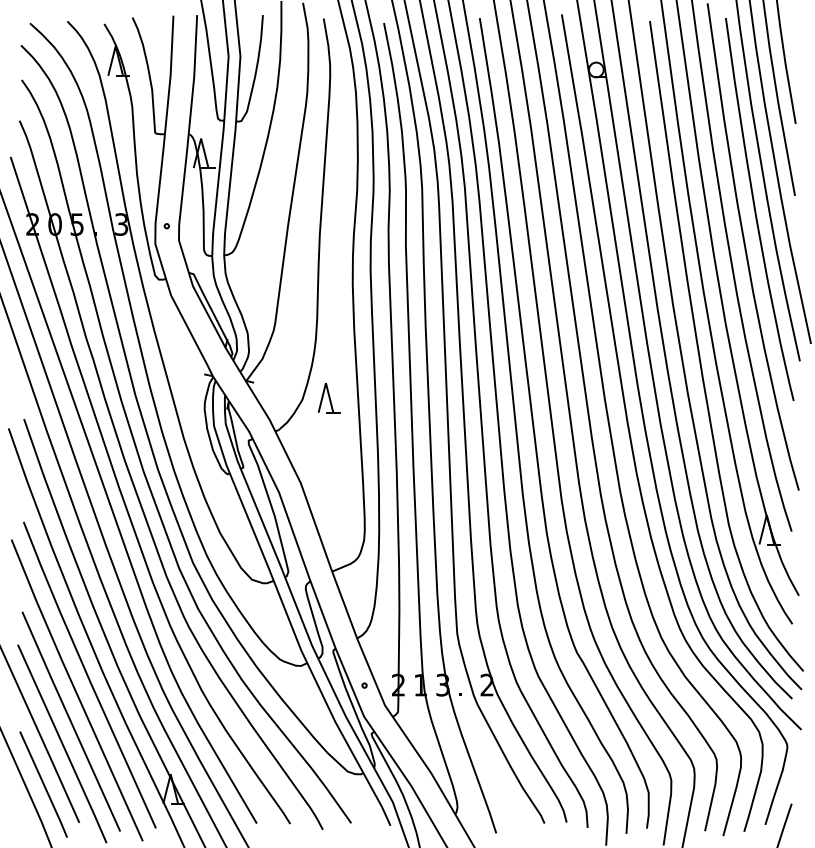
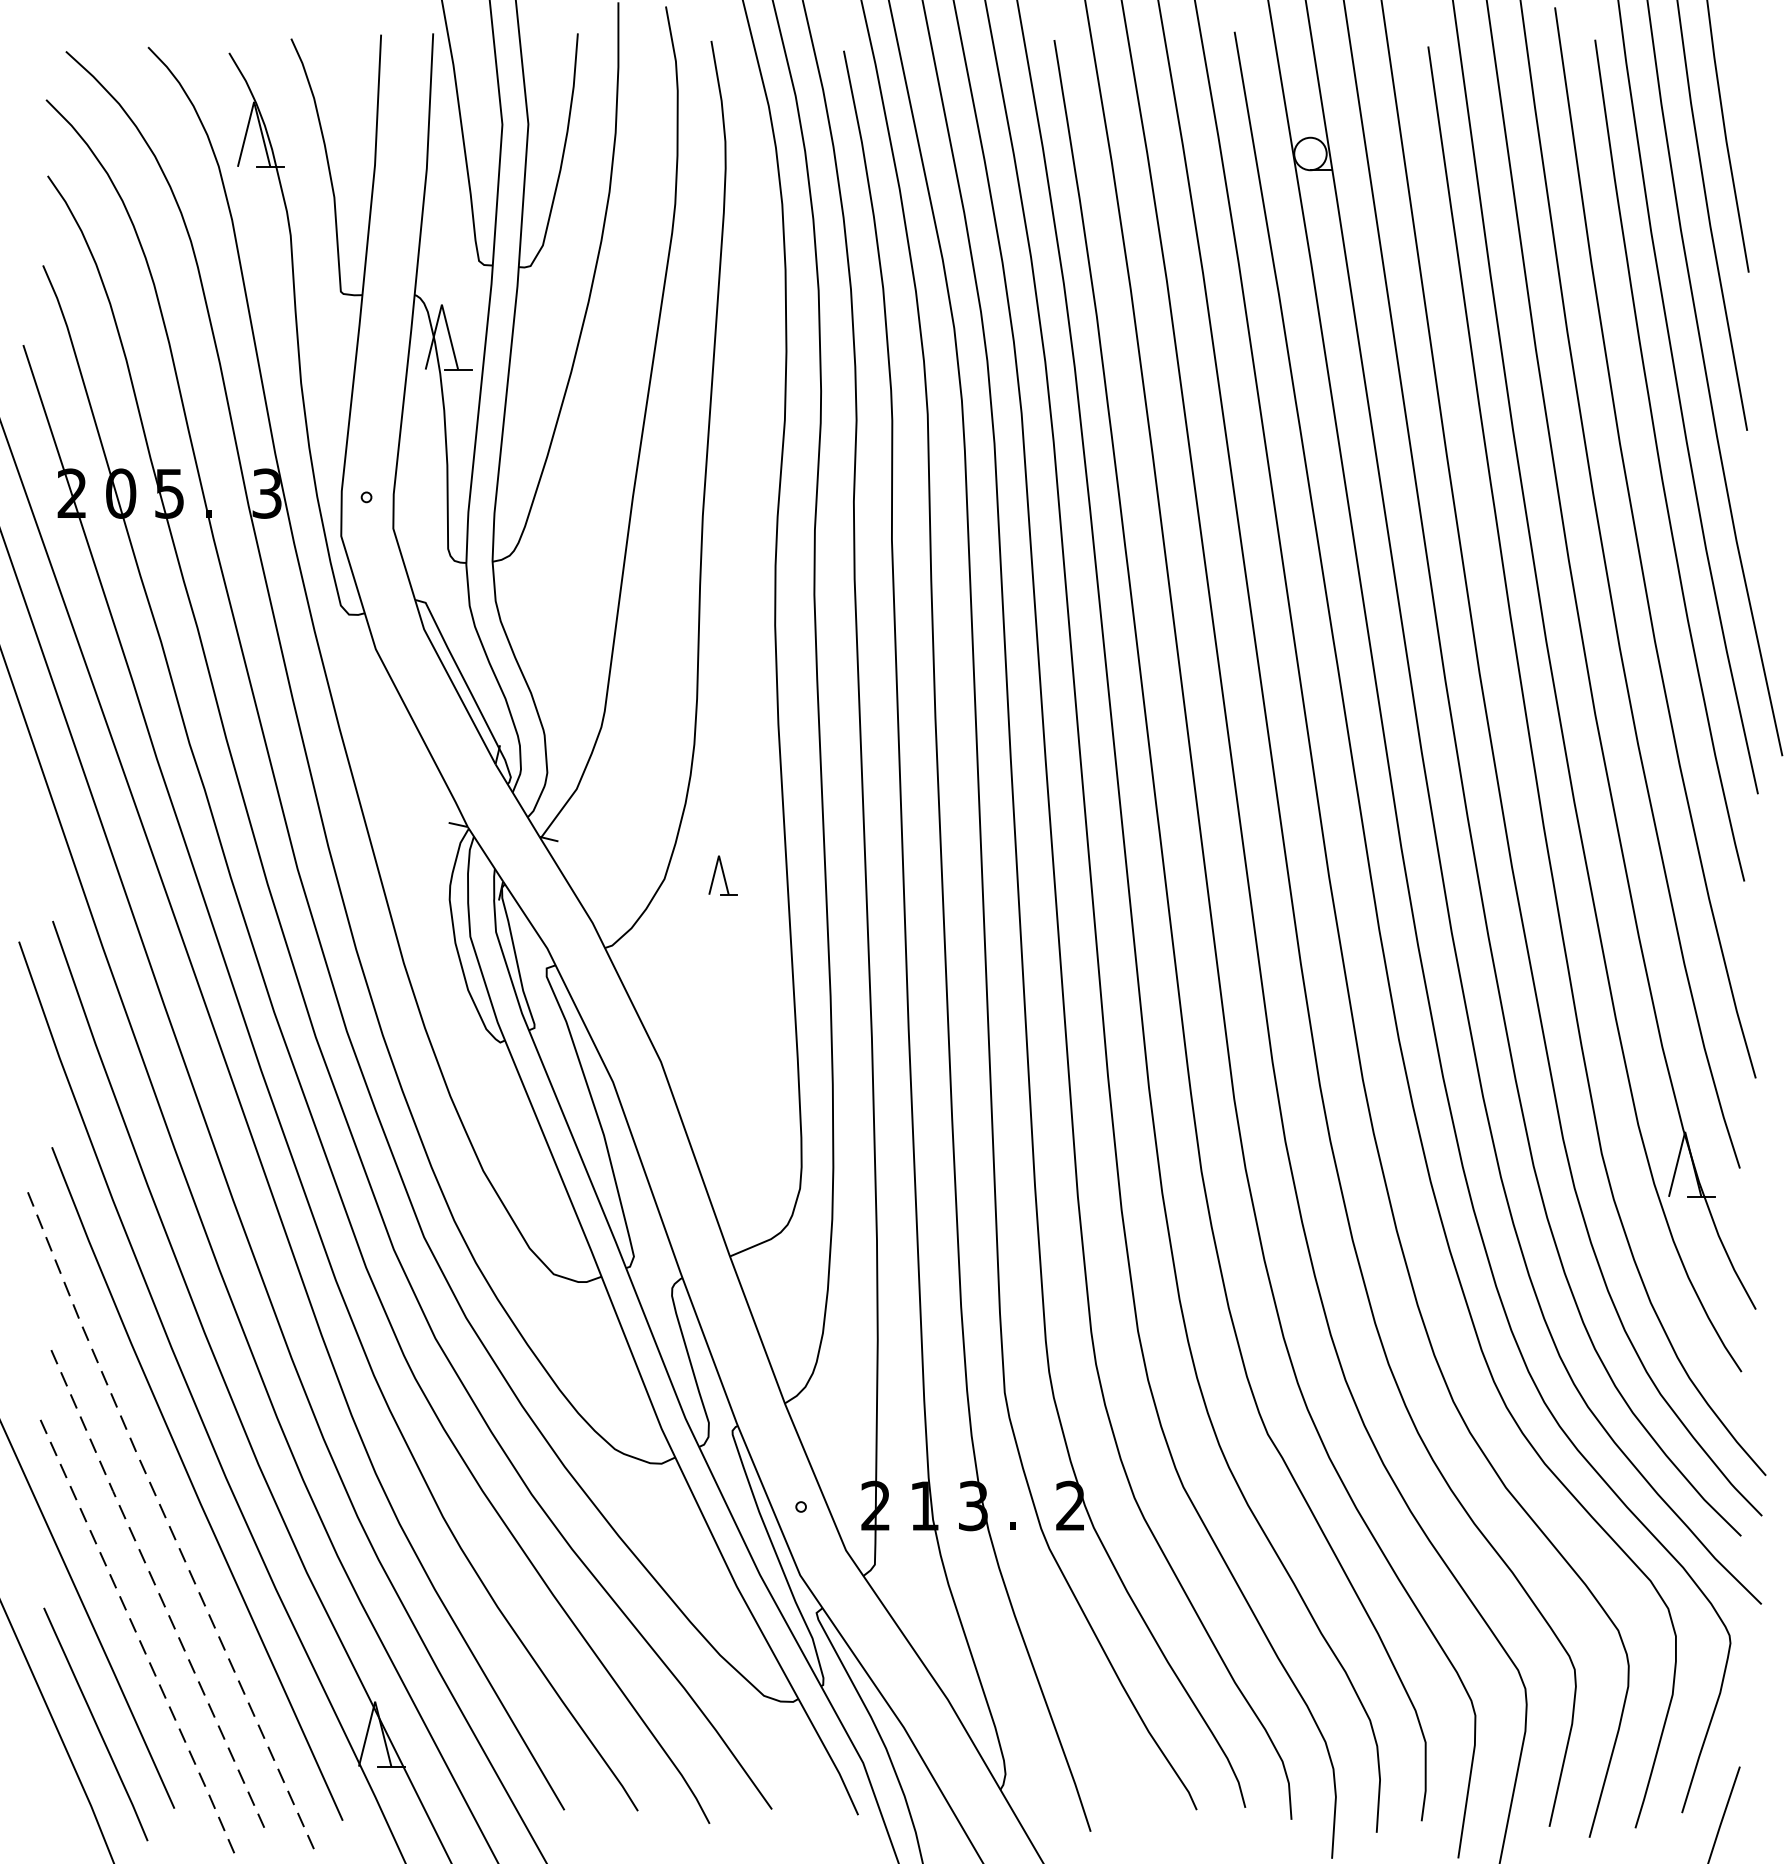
part: (328, 398) -> (721, 875), size x0.6
line: (75, 689) -> (165, 1515), solid -> dashed
line: (70, 721) -> (154, 1585), solid -> dashed
line: (62, 743) -> (137, 1634), solid -> dashed

